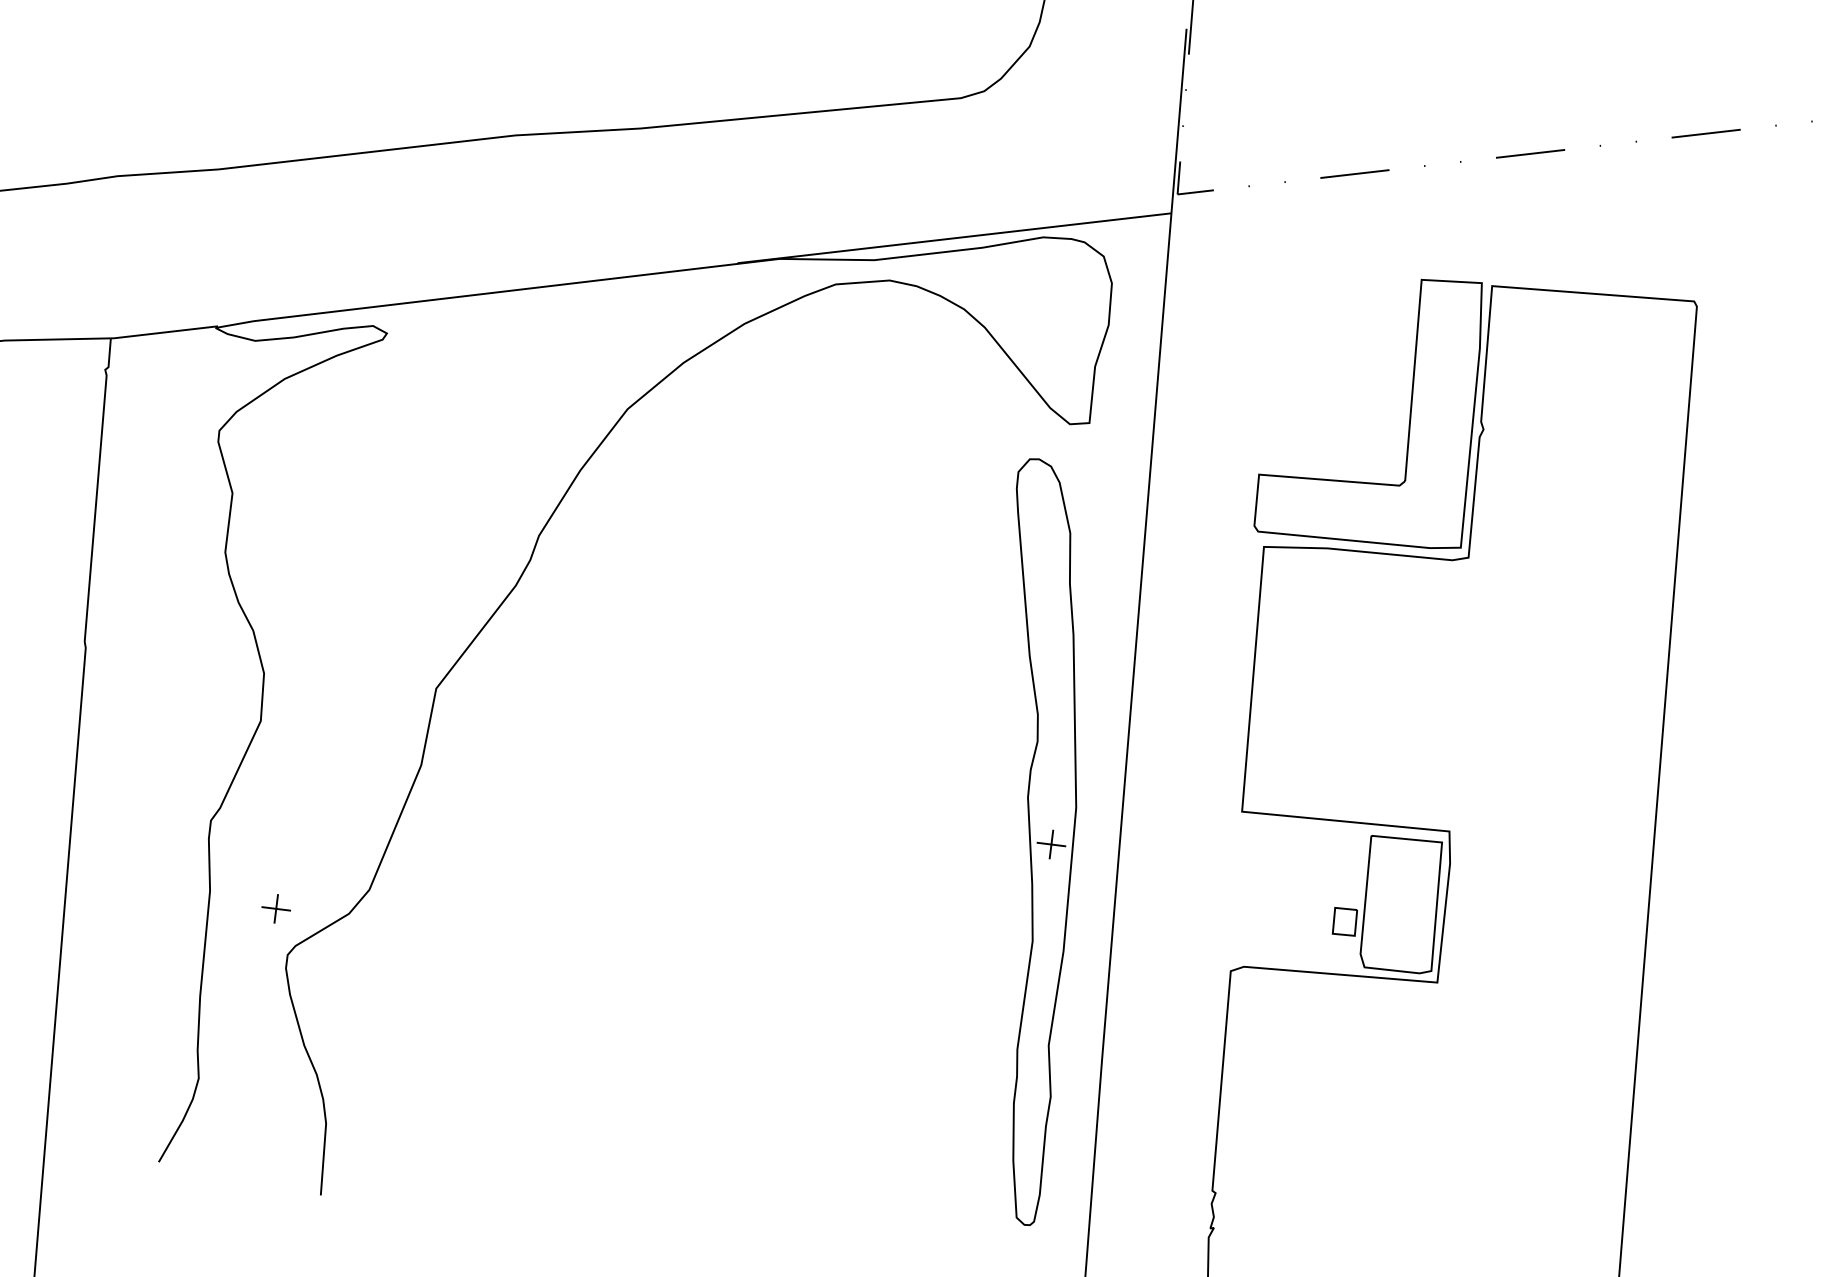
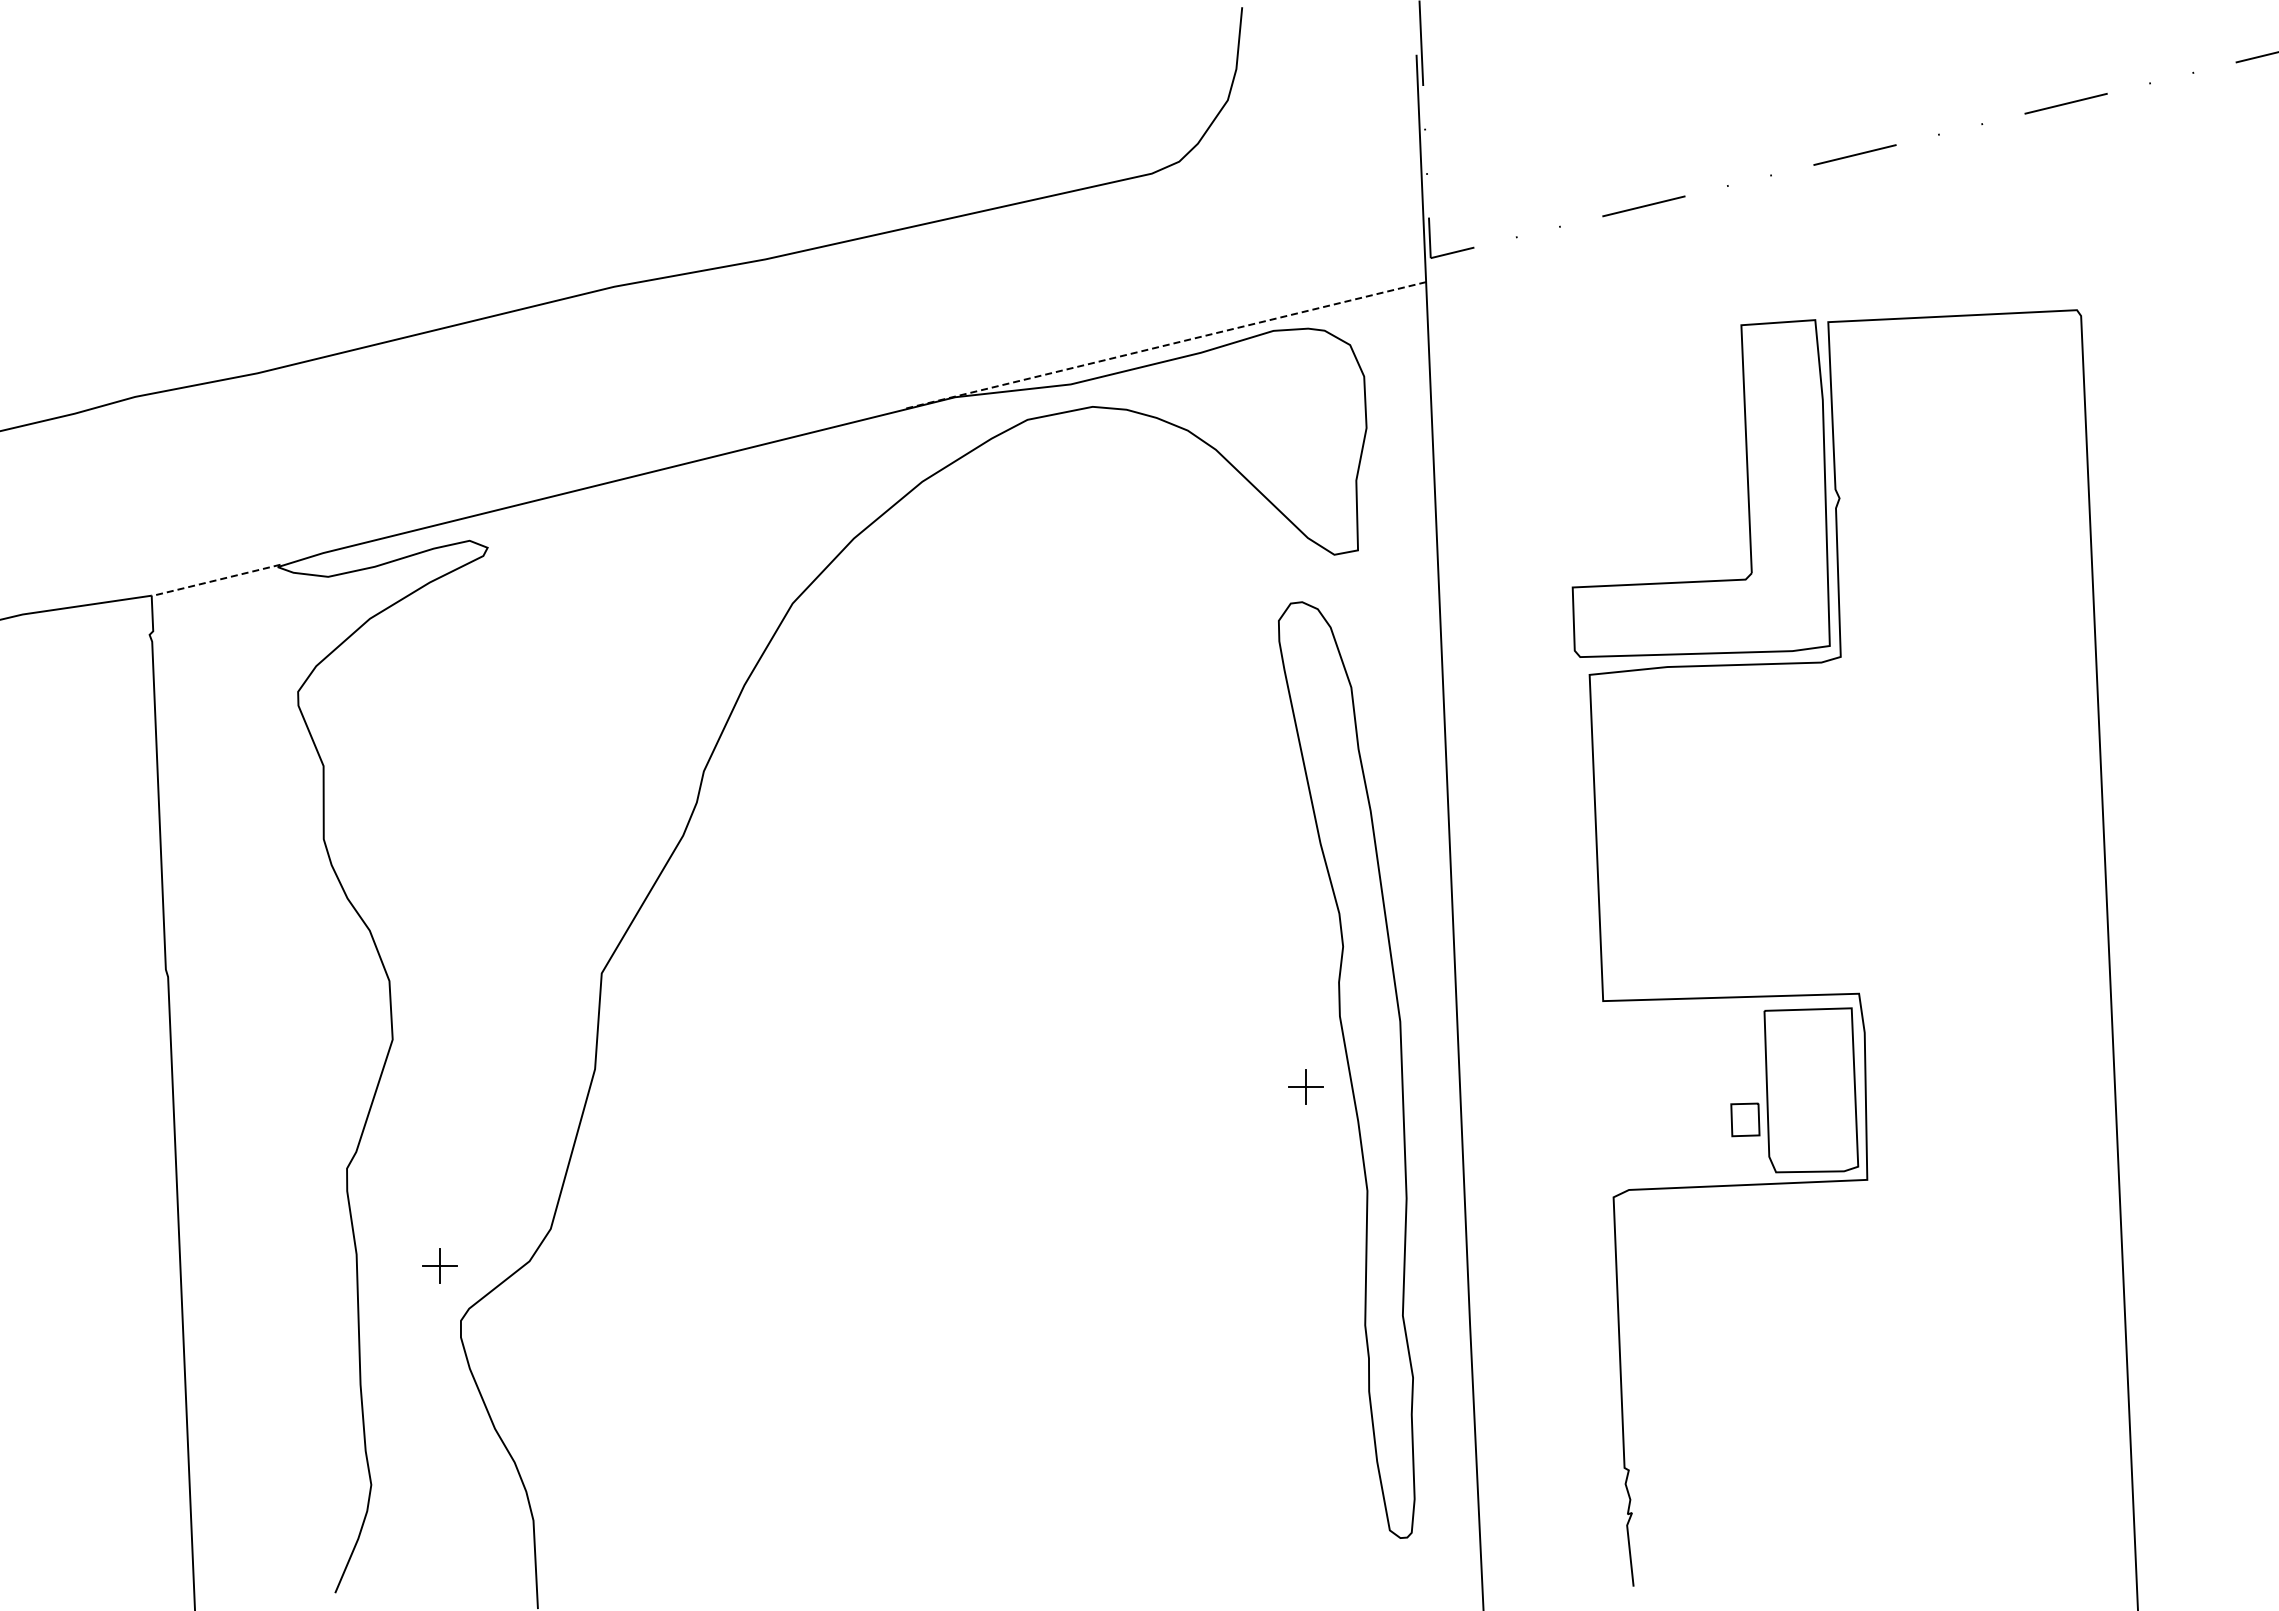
line: (953, 238) -> (1164, 345), solid -> dashed
line: (163, 332) -> (215, 580), solid -> dashed
part: (1051, 844) -> (1305, 1086), moved

